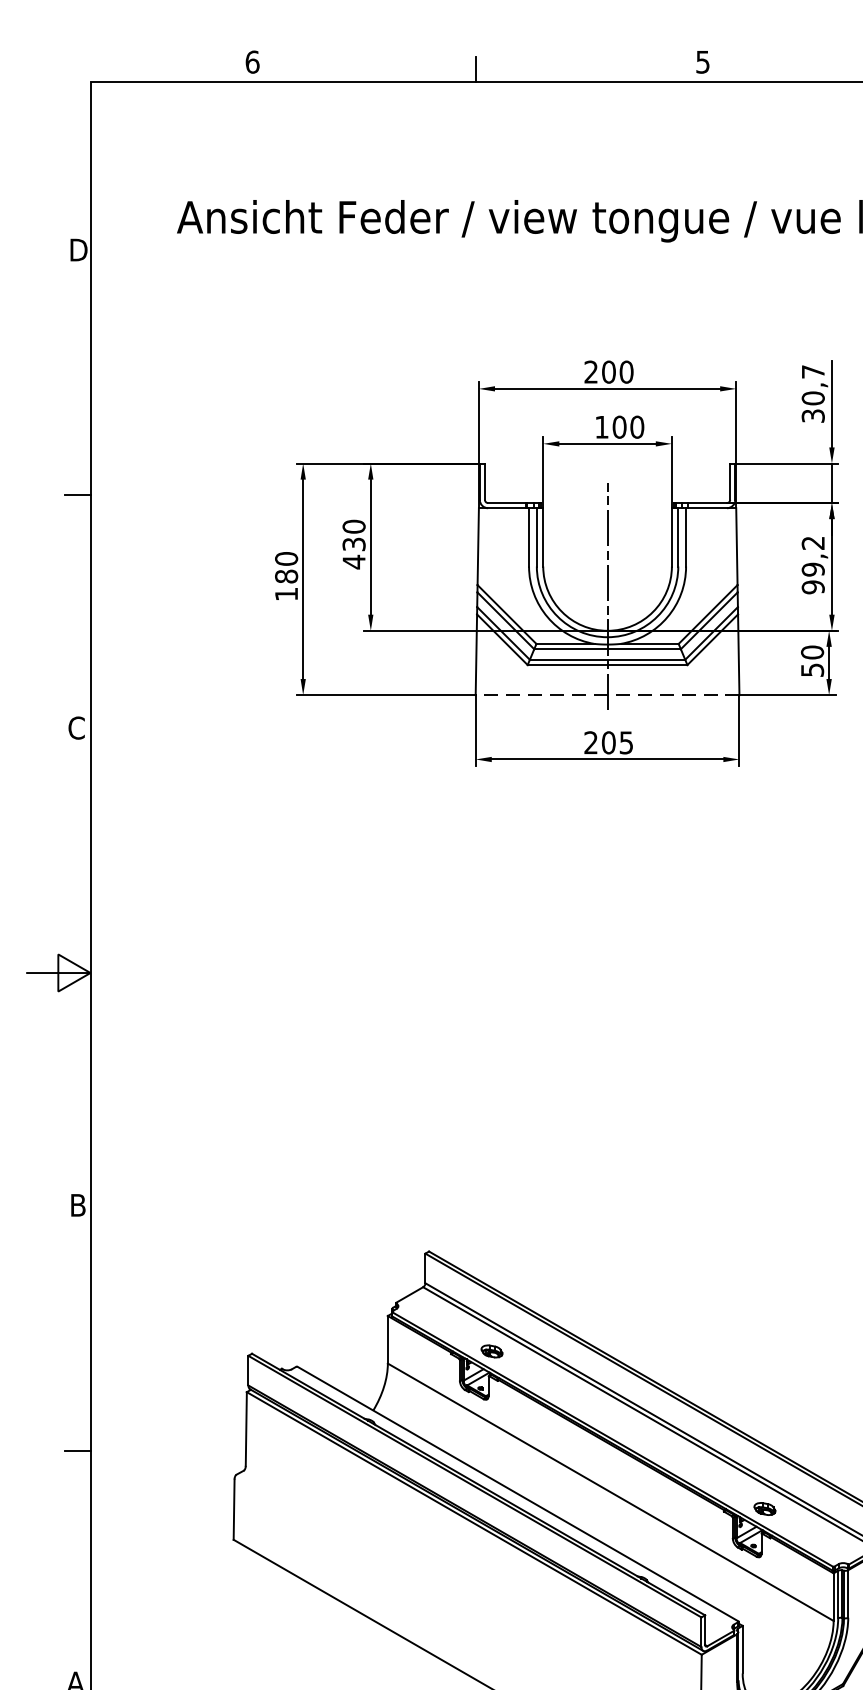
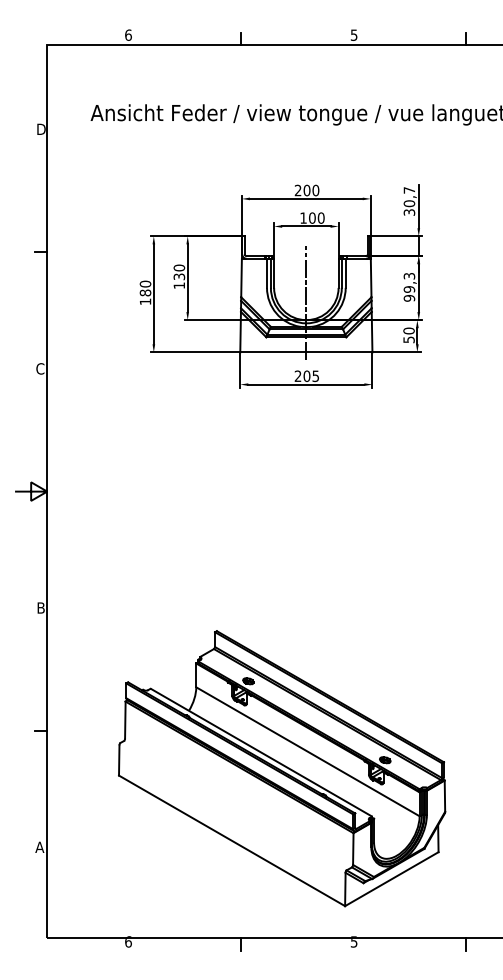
text: (813, 543) -> (409, 276), 99,2 -> 99,3
text: (352, 561) -> (178, 285), 430 -> 130
line: (605, 695) -> (305, 352), dashed -> solid

